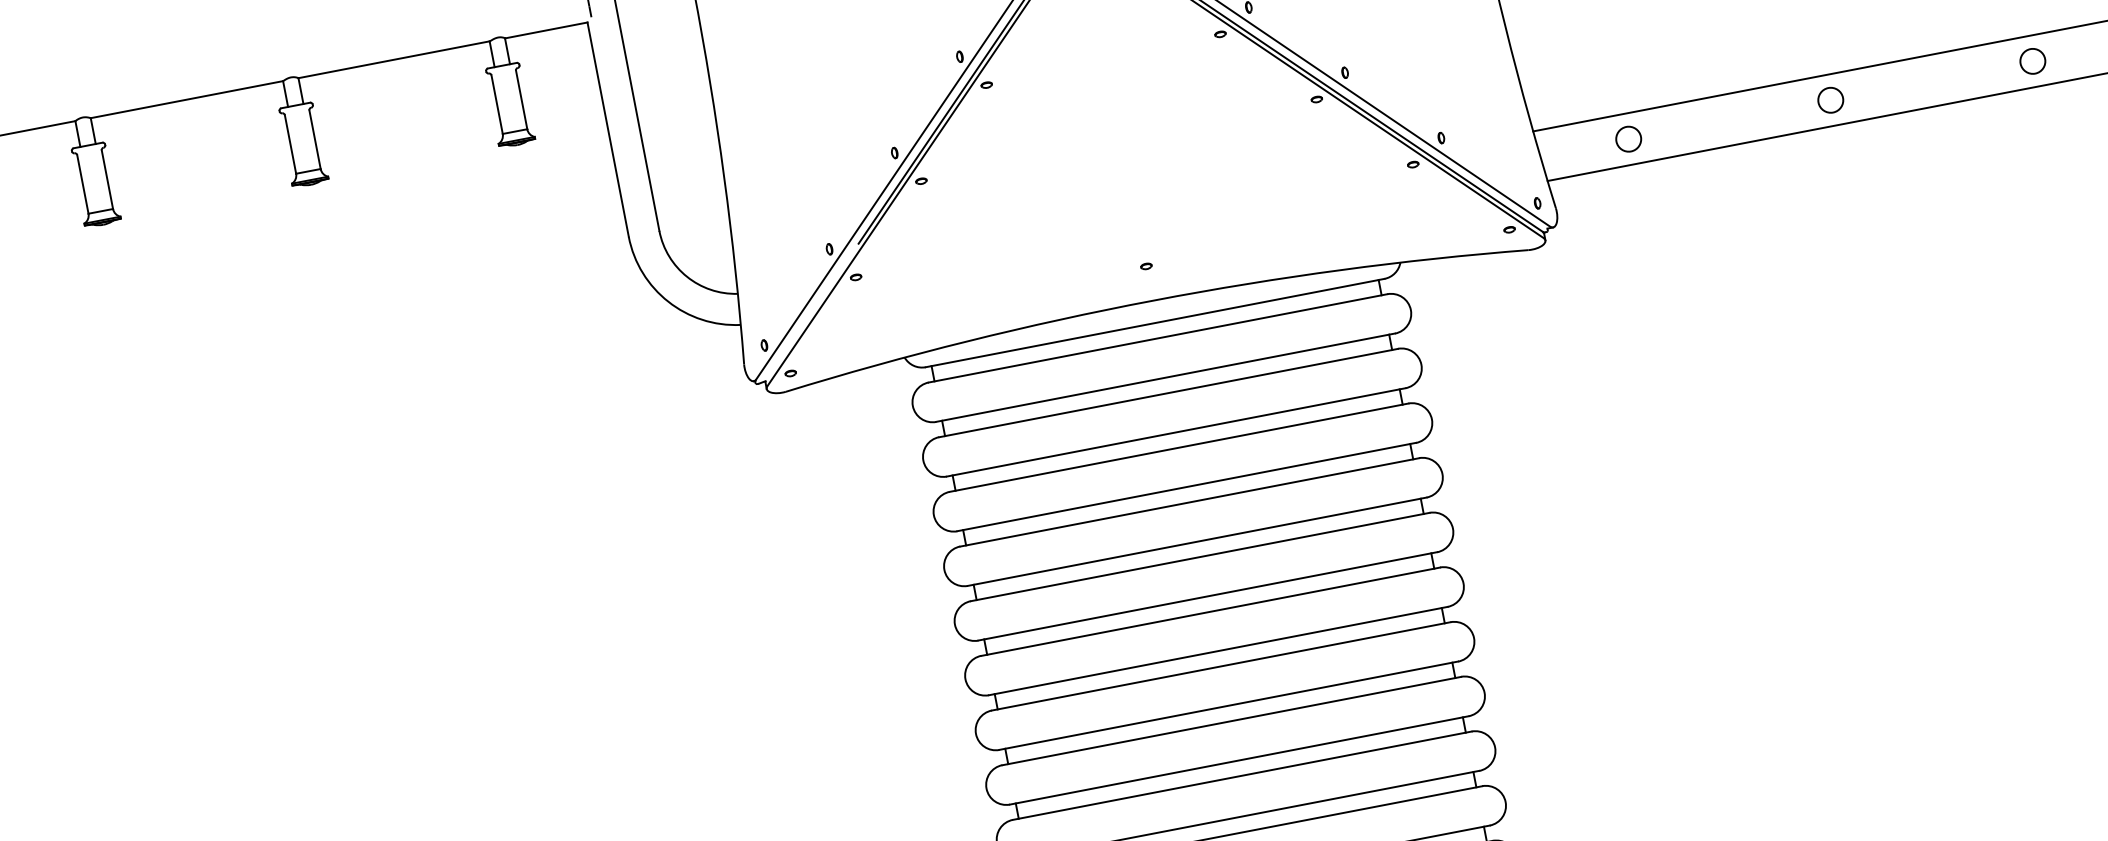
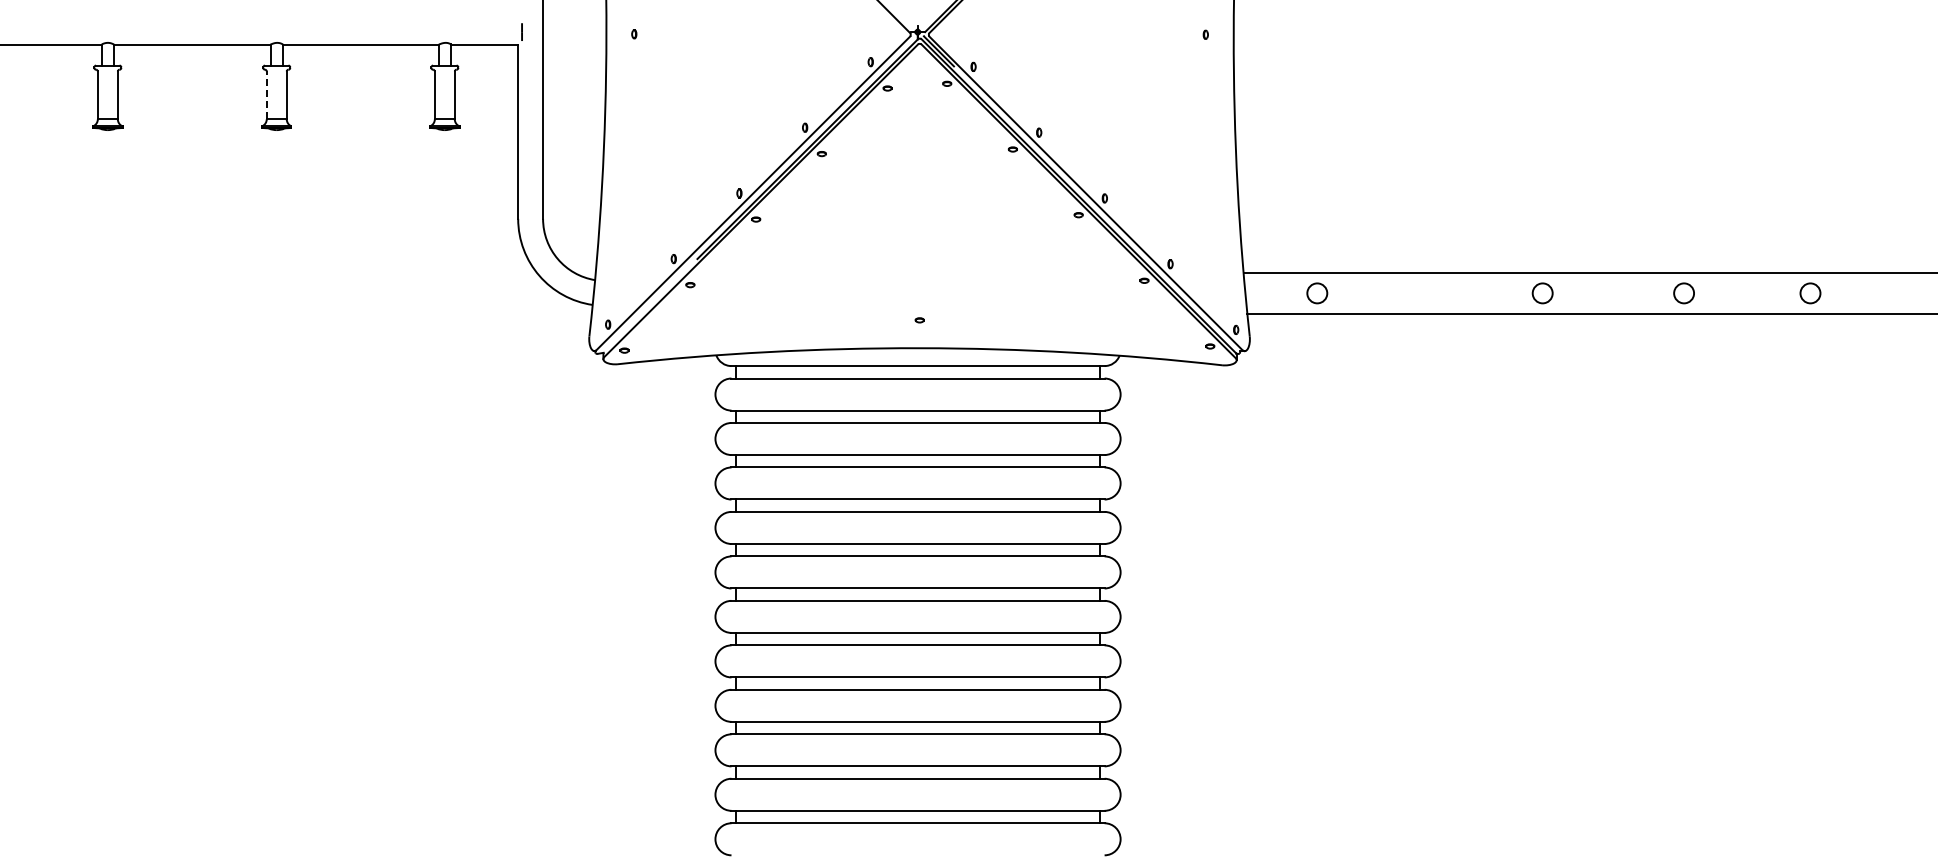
circle: (2032, 61) -> (1683, 293), moved
circle: (1830, 100) -> (1542, 293), moved
line: (290, 144) -> (266, 95), solid -> dashed

